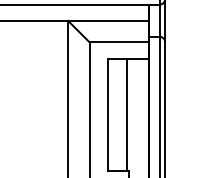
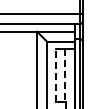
line: (107, 114) -> (55, 75), solid -> dashed
line: (126, 114) -> (64, 75), solid -> dashed

